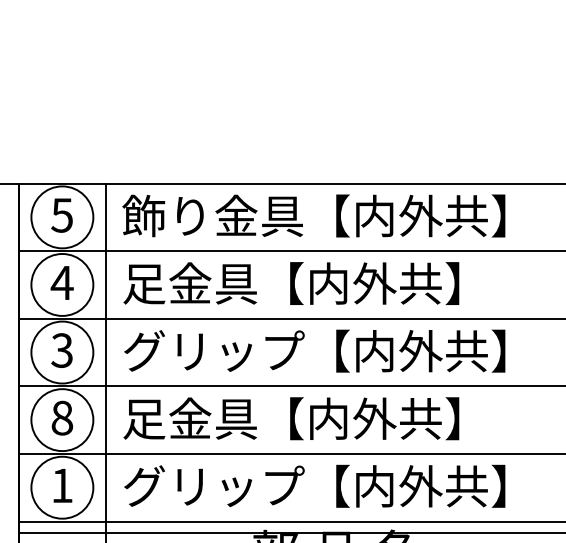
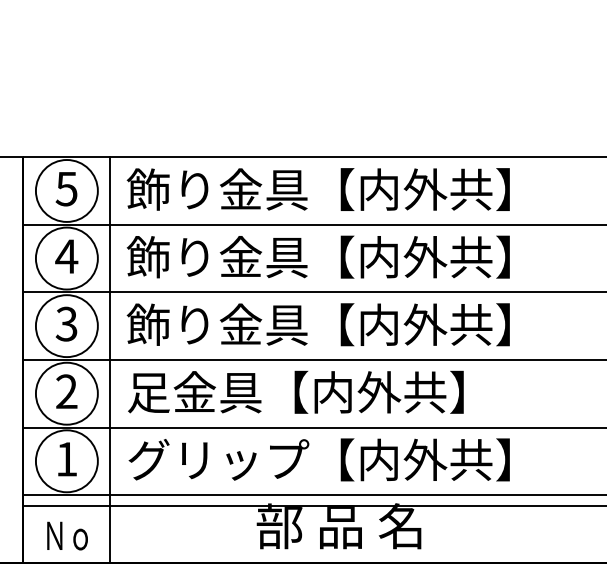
text: (312, 282) -> (317, 256), 足金具【内外共】 -> 飾り金具【内外共】
text: (212, 350) -> (217, 324), グリップ【内外共】 -> 飾り金具【内外共】
text: (61, 417) -> (66, 391), 8 -> 2

